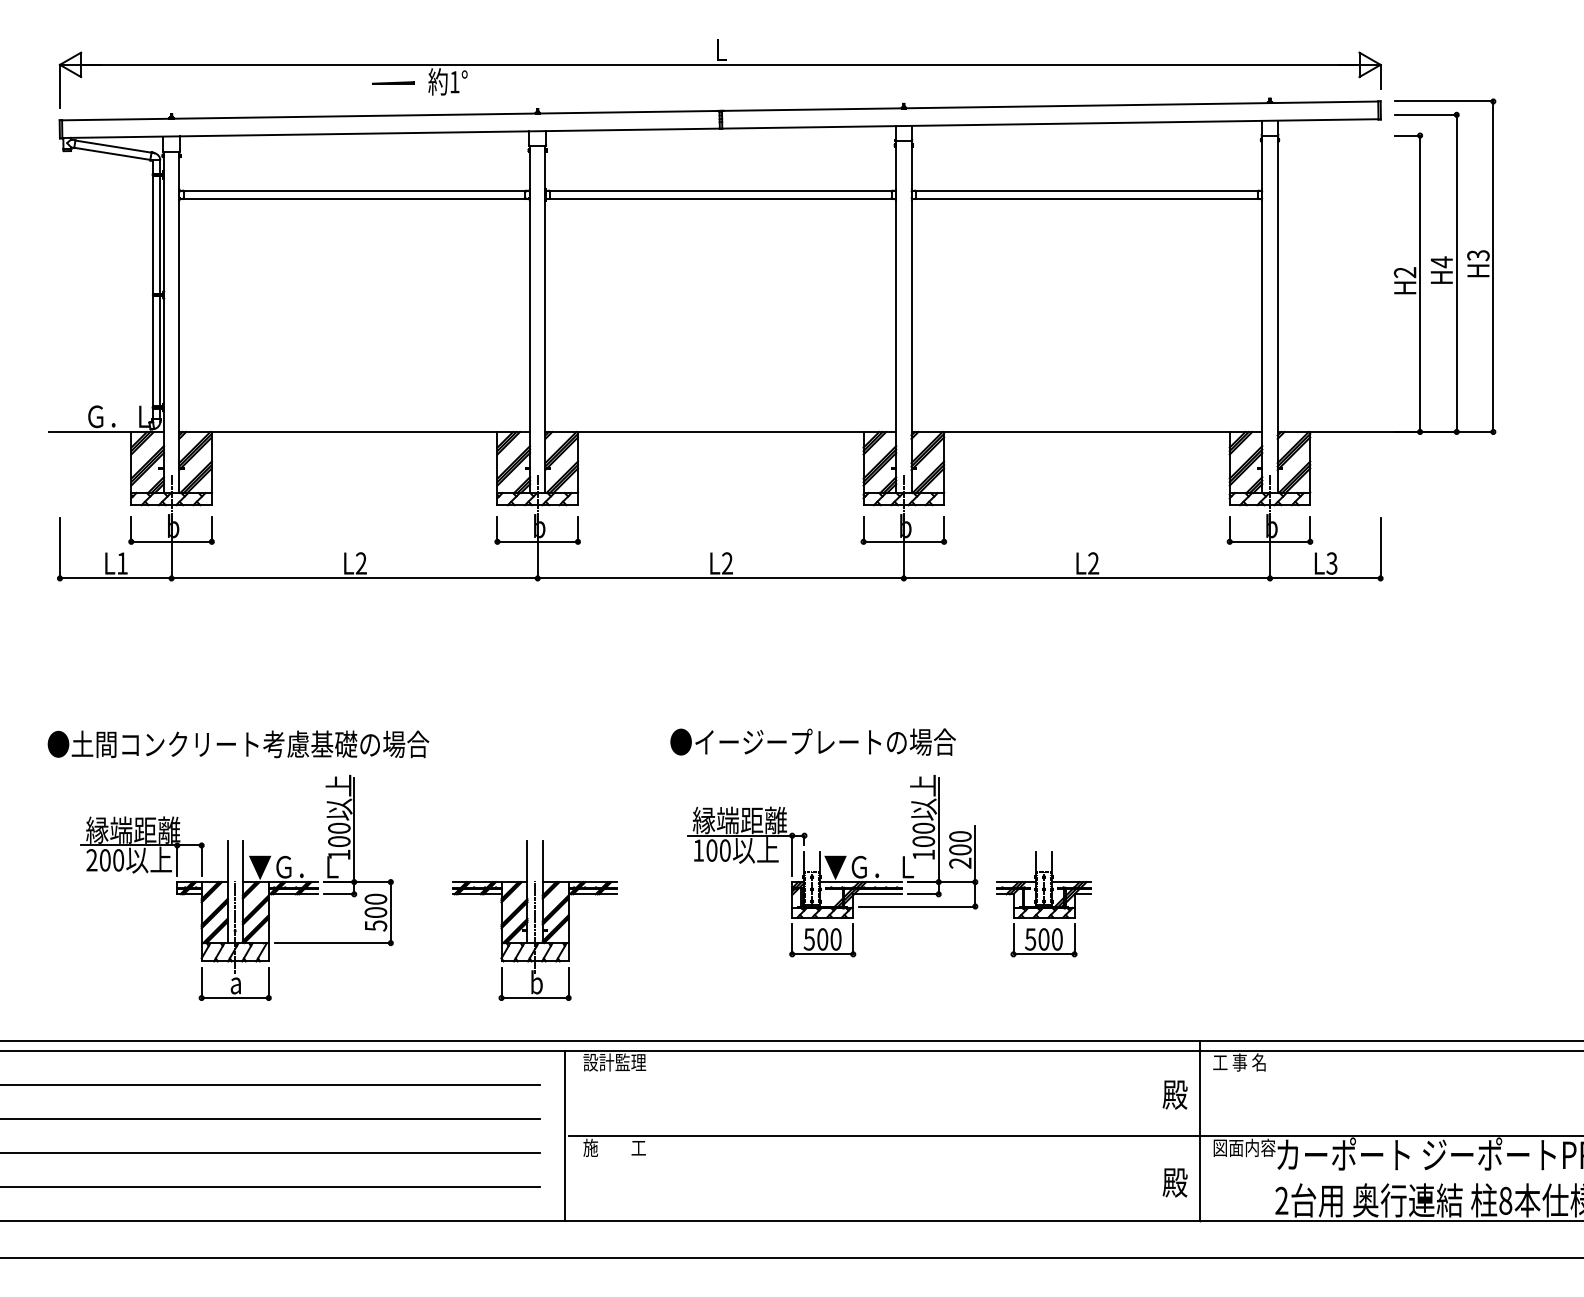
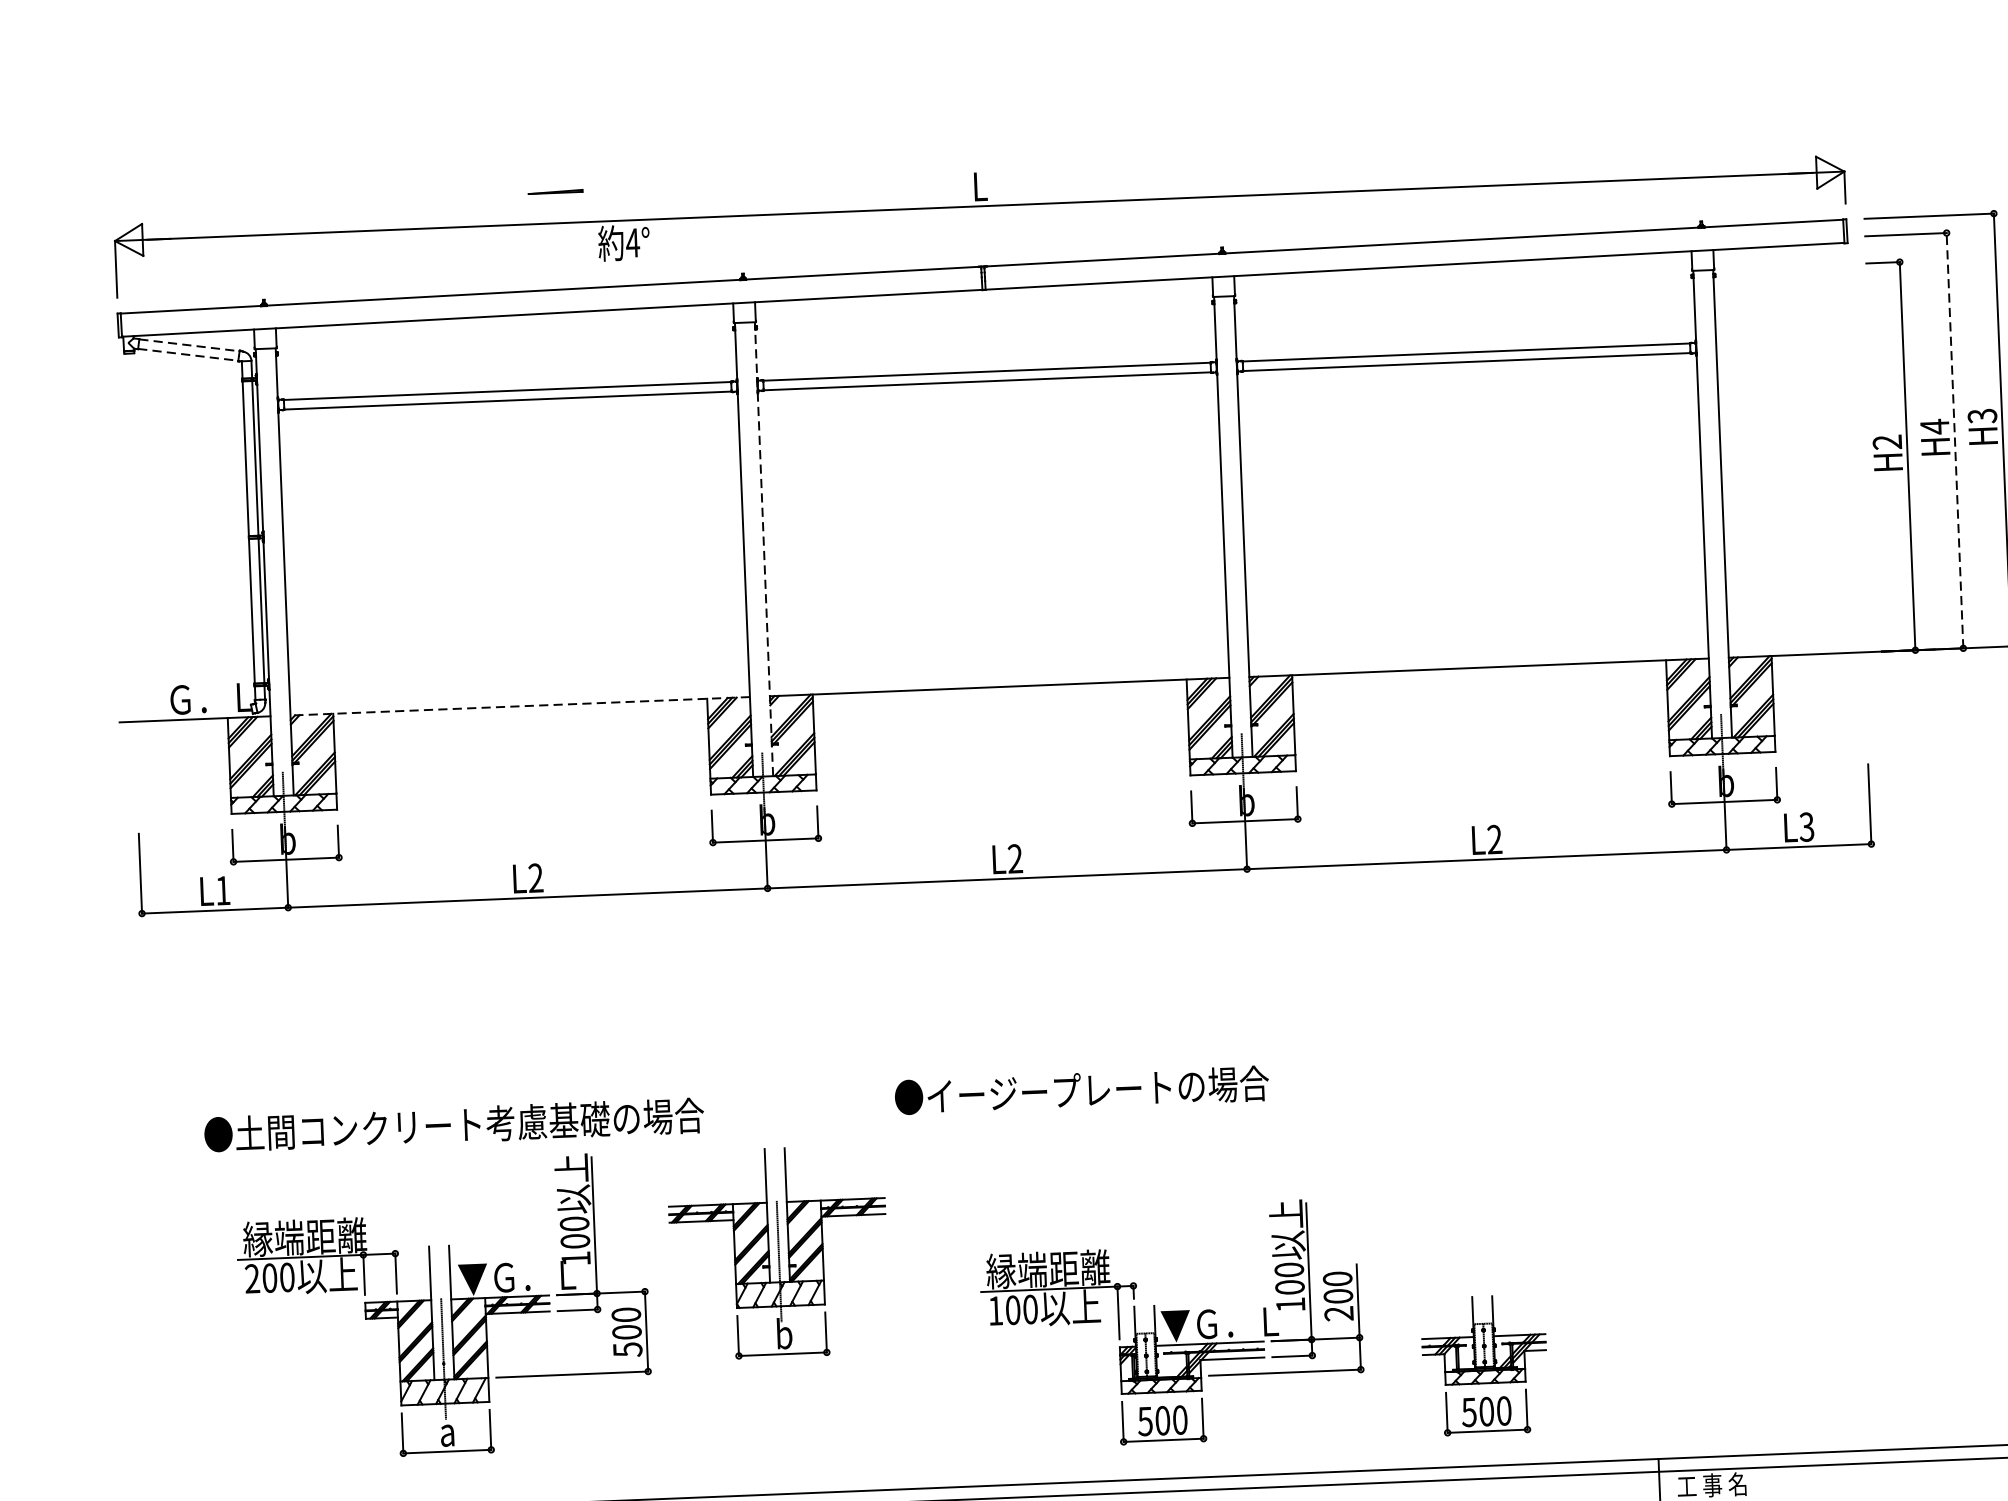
line: (393, 82) -> (555, 191), moved
text: (454, 82) -> (632, 243), 1° -> 4°
line: (113, 146) -> (189, 345), solid -> dashed
line: (112, 153) -> (188, 354), solid -> dashed
line: (1456, 273) -> (1954, 440), solid -> dashed
line: (545, 319) -> (764, 548), solid -> dashed
line: (354, 431) -> (519, 705), solid -> dashed
text: (812, 741) -> (1081, 1089), moved
text: (238, 744) -> (454, 1125), moved
part: (832, 866) -> (1171, 1324), moved
part: (236, 887) -> (443, 1306), moved
part: (1043, 904) -> (1484, 1365), moved
part: (534, 920) -> (778, 1252), moved

